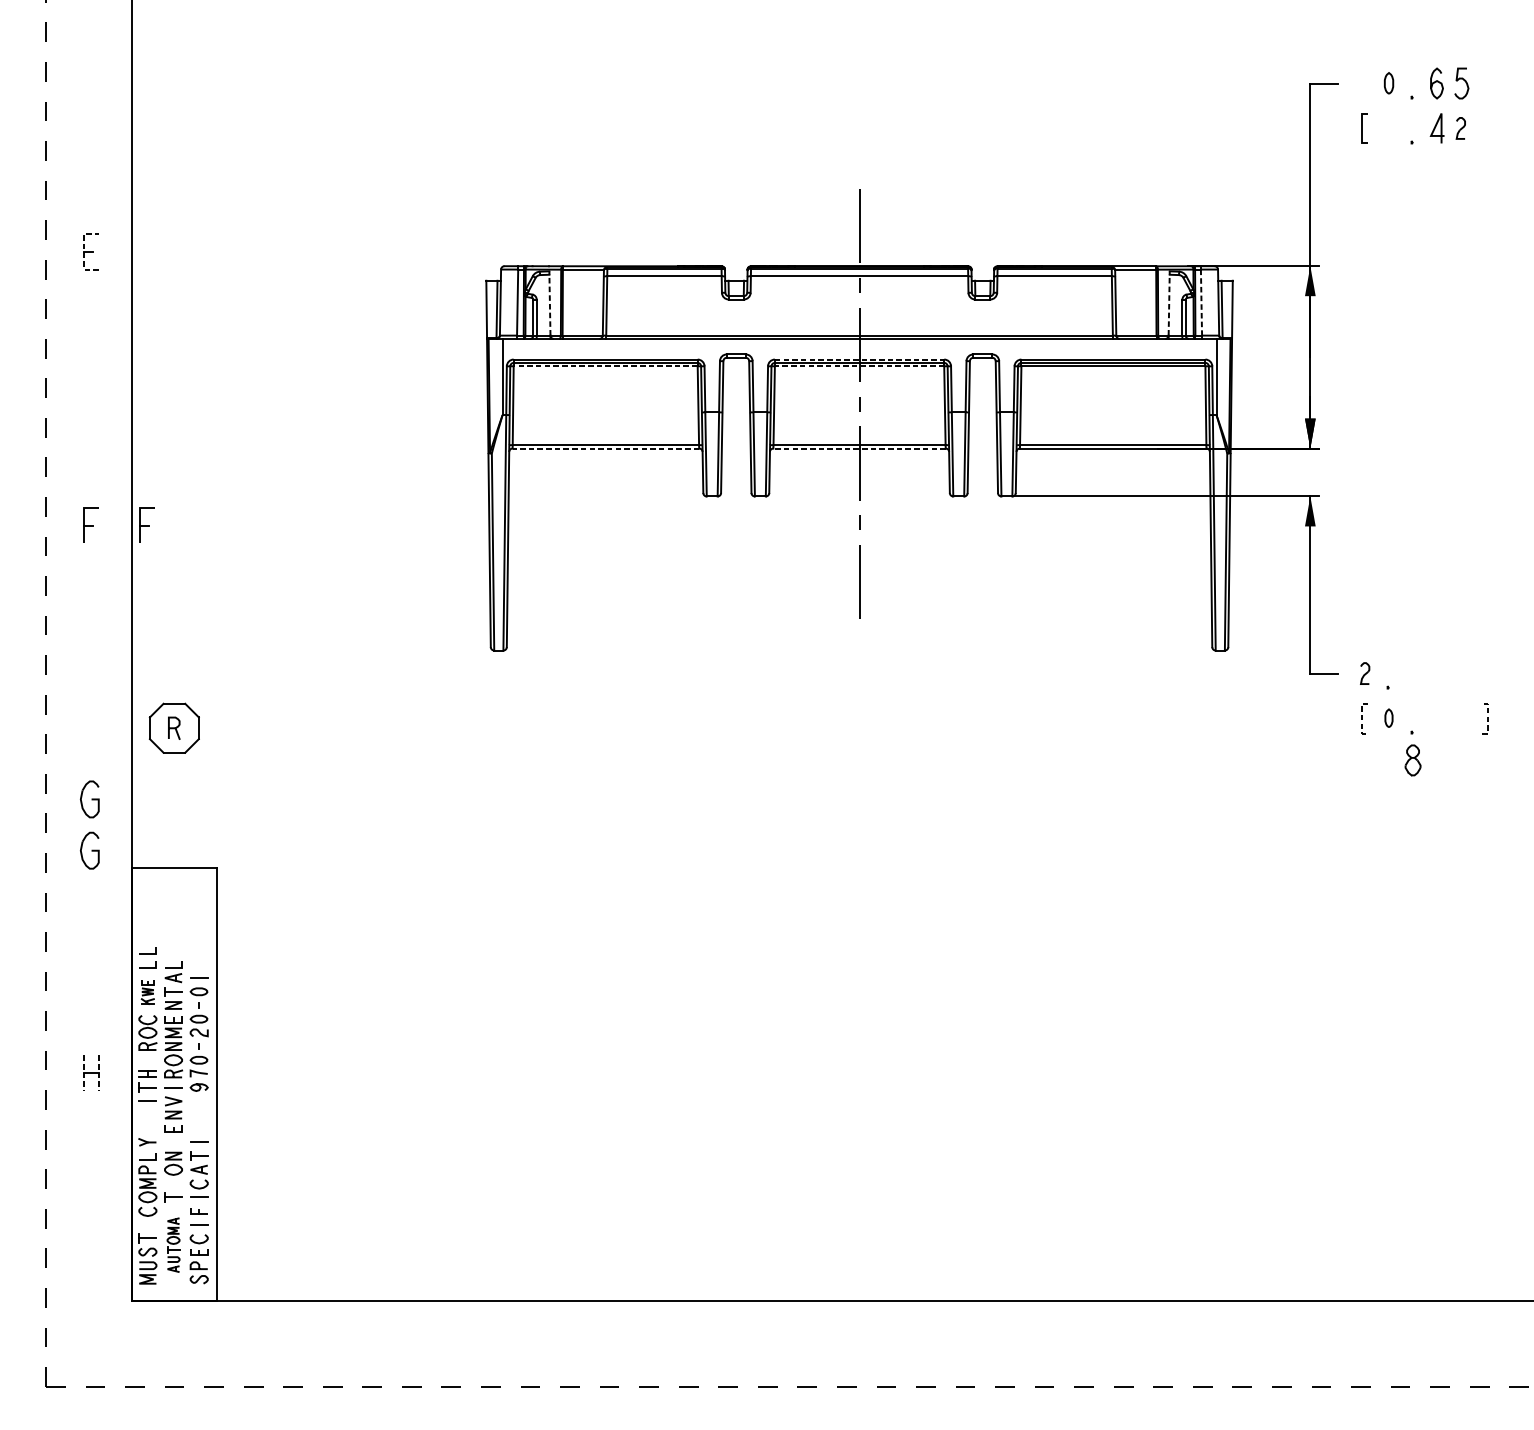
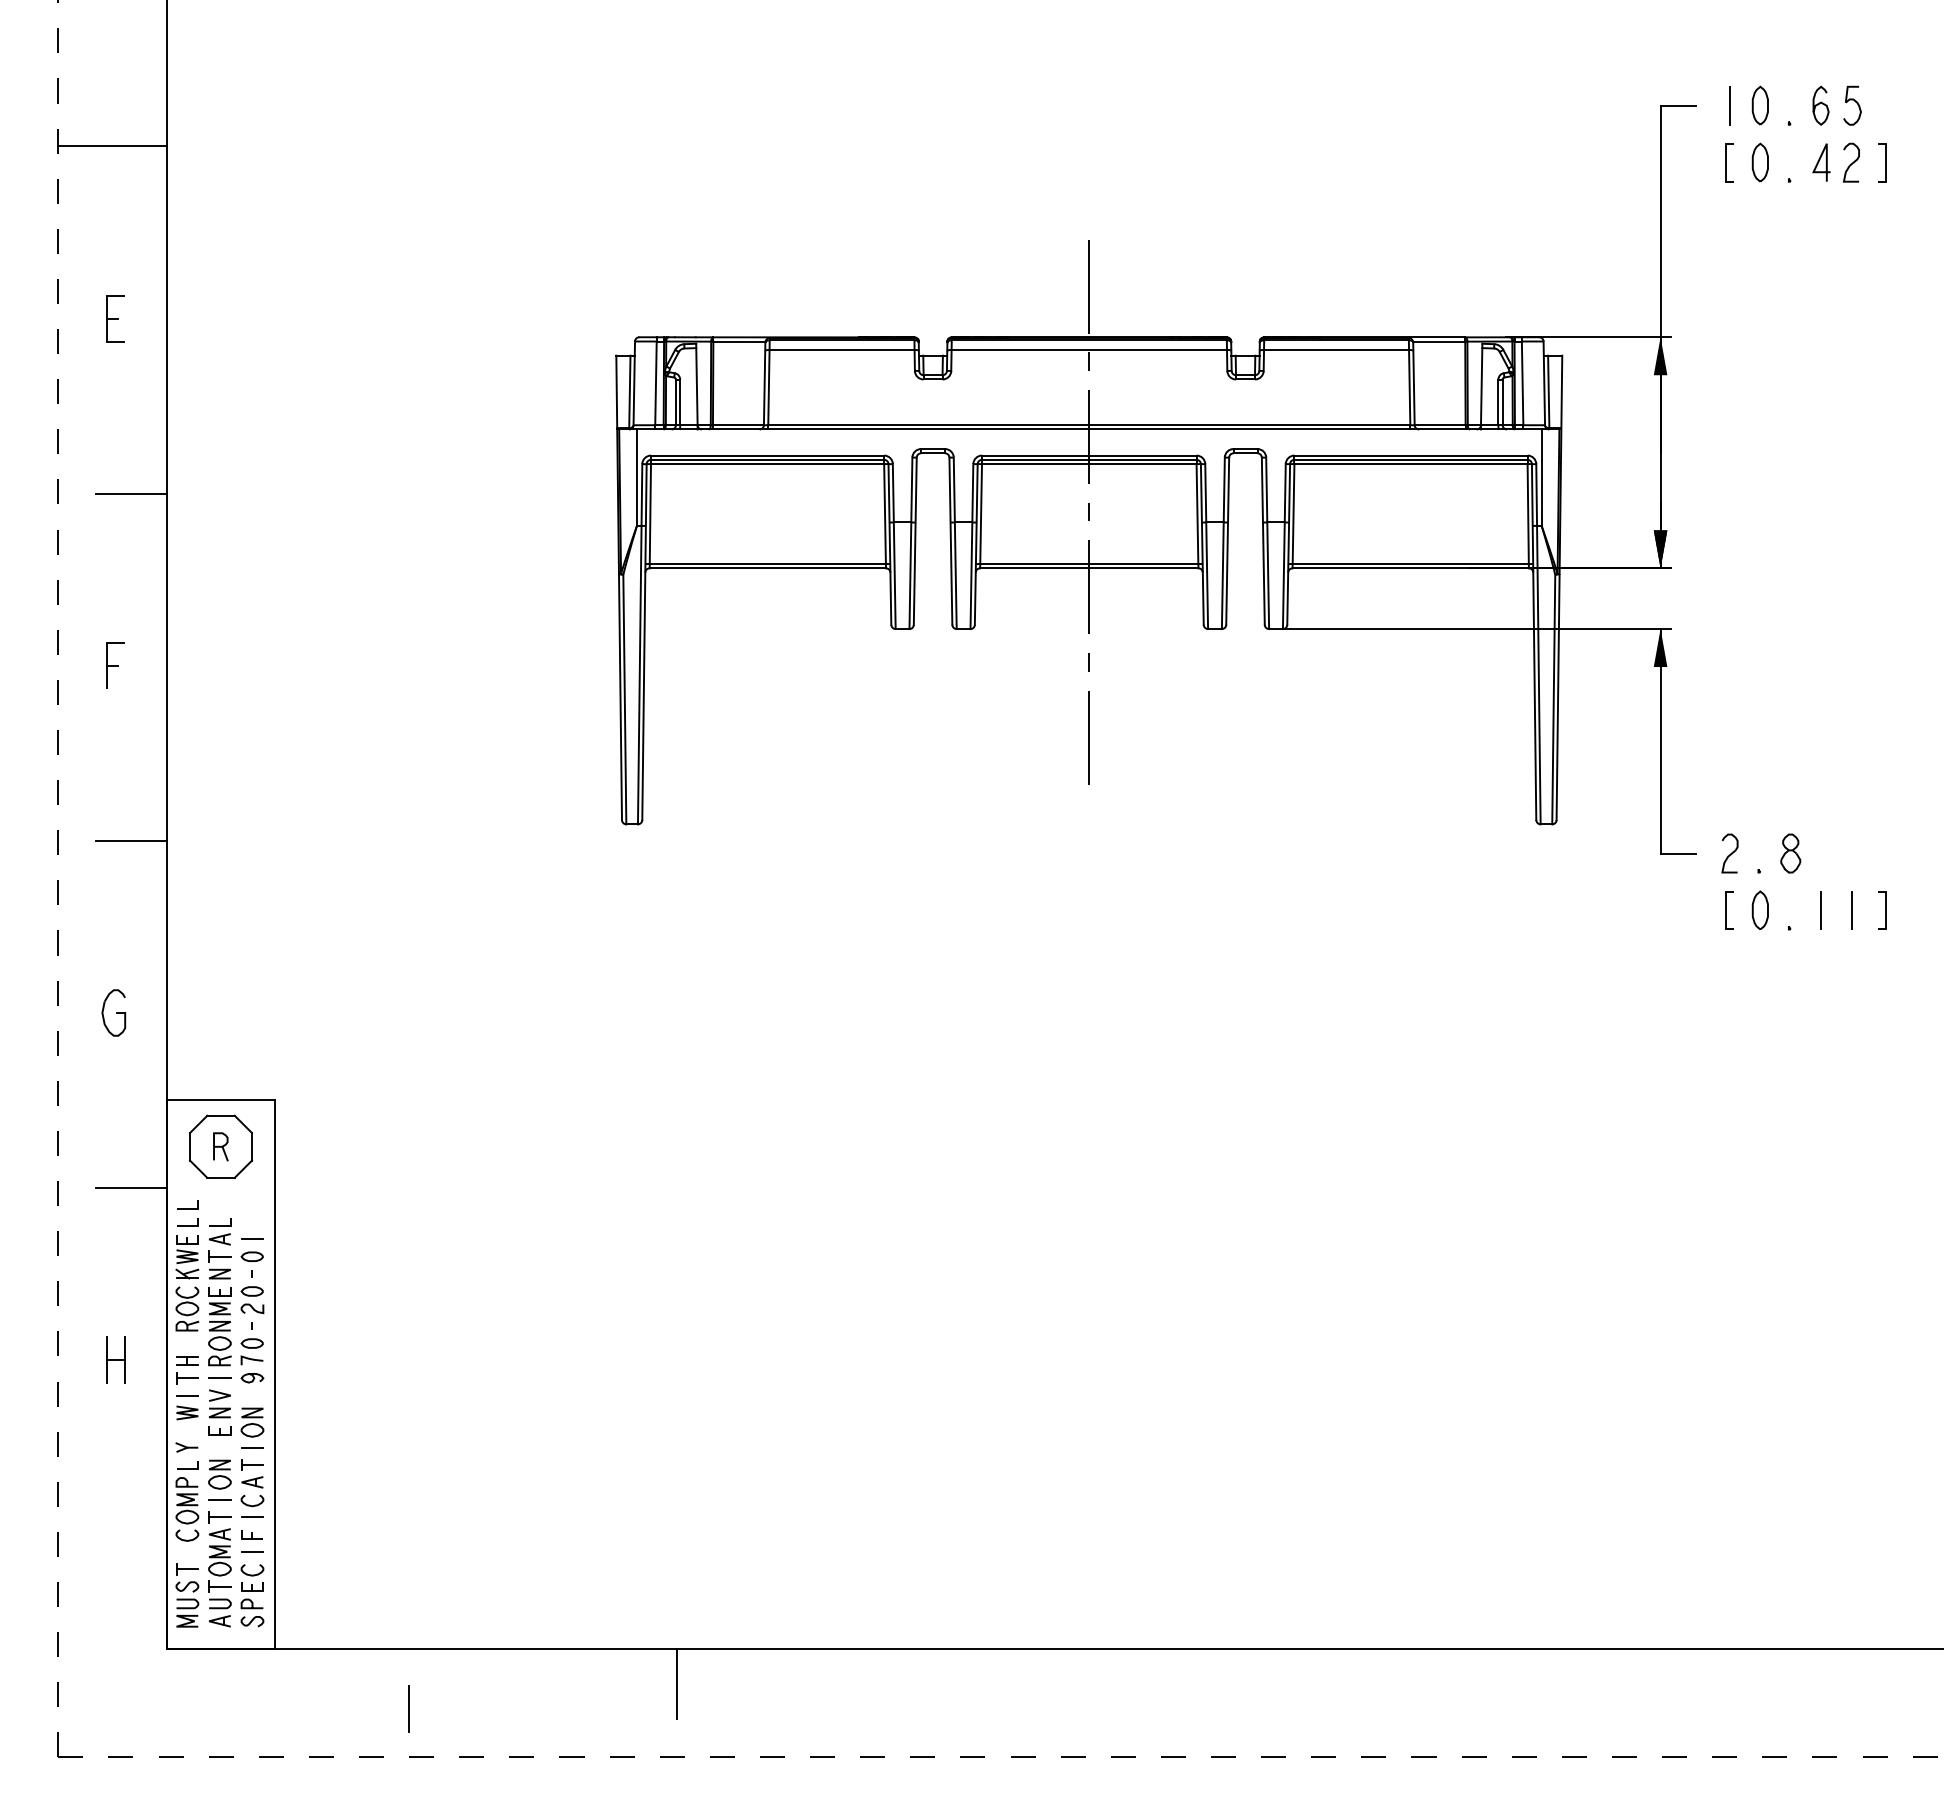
line: (1365, 83) -> (1730, 105), added
part: (1388, 83) -> (1759, 105), size x1.43
line: (88, 115) -> (112, 146), added
part: (1388, 128) -> (1759, 162), added
part: (1460, 128) -> (1850, 162), size x1.43
line: (1487, 128) -> (1885, 162), added
line: (84, 251) -> (106, 318), dashed -> solid
line: (1201, 302) -> (1522, 383), dashed -> solid
line: (549, 303) -> (696, 384), dashed -> solid
line: (1169, 303) -> (1481, 384), dashed -> solid
line: (859, 359) -> (1089, 455), dashed -> solid
line: (605, 366) -> (767, 464), dashed -> solid
line: (858, 366) -> (1088, 464), dashed -> solid
line: (103, 389) -> (131, 493), added
line: (605, 448) -> (767, 568), dashed -> solid
line: (858, 448) -> (1088, 568), dashed -> solid
part: (147, 525) -> (186, 665), removed
line: (103, 663) -> (131, 840), added
part: (1364, 673) -> (1729, 853), size x1.43
part: (1388, 717) -> (1759, 909), size x1.67
line: (1362, 718) -> (1726, 910), dashed -> solid
line: (1437, 718) -> (1821, 910), added
line: (1461, 718) -> (1851, 910), added
line: (1487, 718) -> (1885, 910), dashed -> solid
part: (174, 728) -> (221, 1146), moved
part: (1412, 760) -> (1790, 853), moved
part: (89, 850) -> (113, 1077), removed
line: (103, 937) -> (131, 1187), added
part: (147, 992) -> (187, 1257), size x1.43
line: (84, 1073) -> (106, 1360), dashed -> solid
line: (99, 1073) -> (125, 1360), dashed -> solid
line: (147, 1114) -> (187, 1412), added
part: (199, 1122) -> (252, 1422), added
line: (173, 1183) -> (219, 1499), added
part: (173, 1244) -> (219, 1577), size x1.43
line: (533, 1328) -> (676, 1683), added
line: (323, 1348) -> (409, 1708), added

